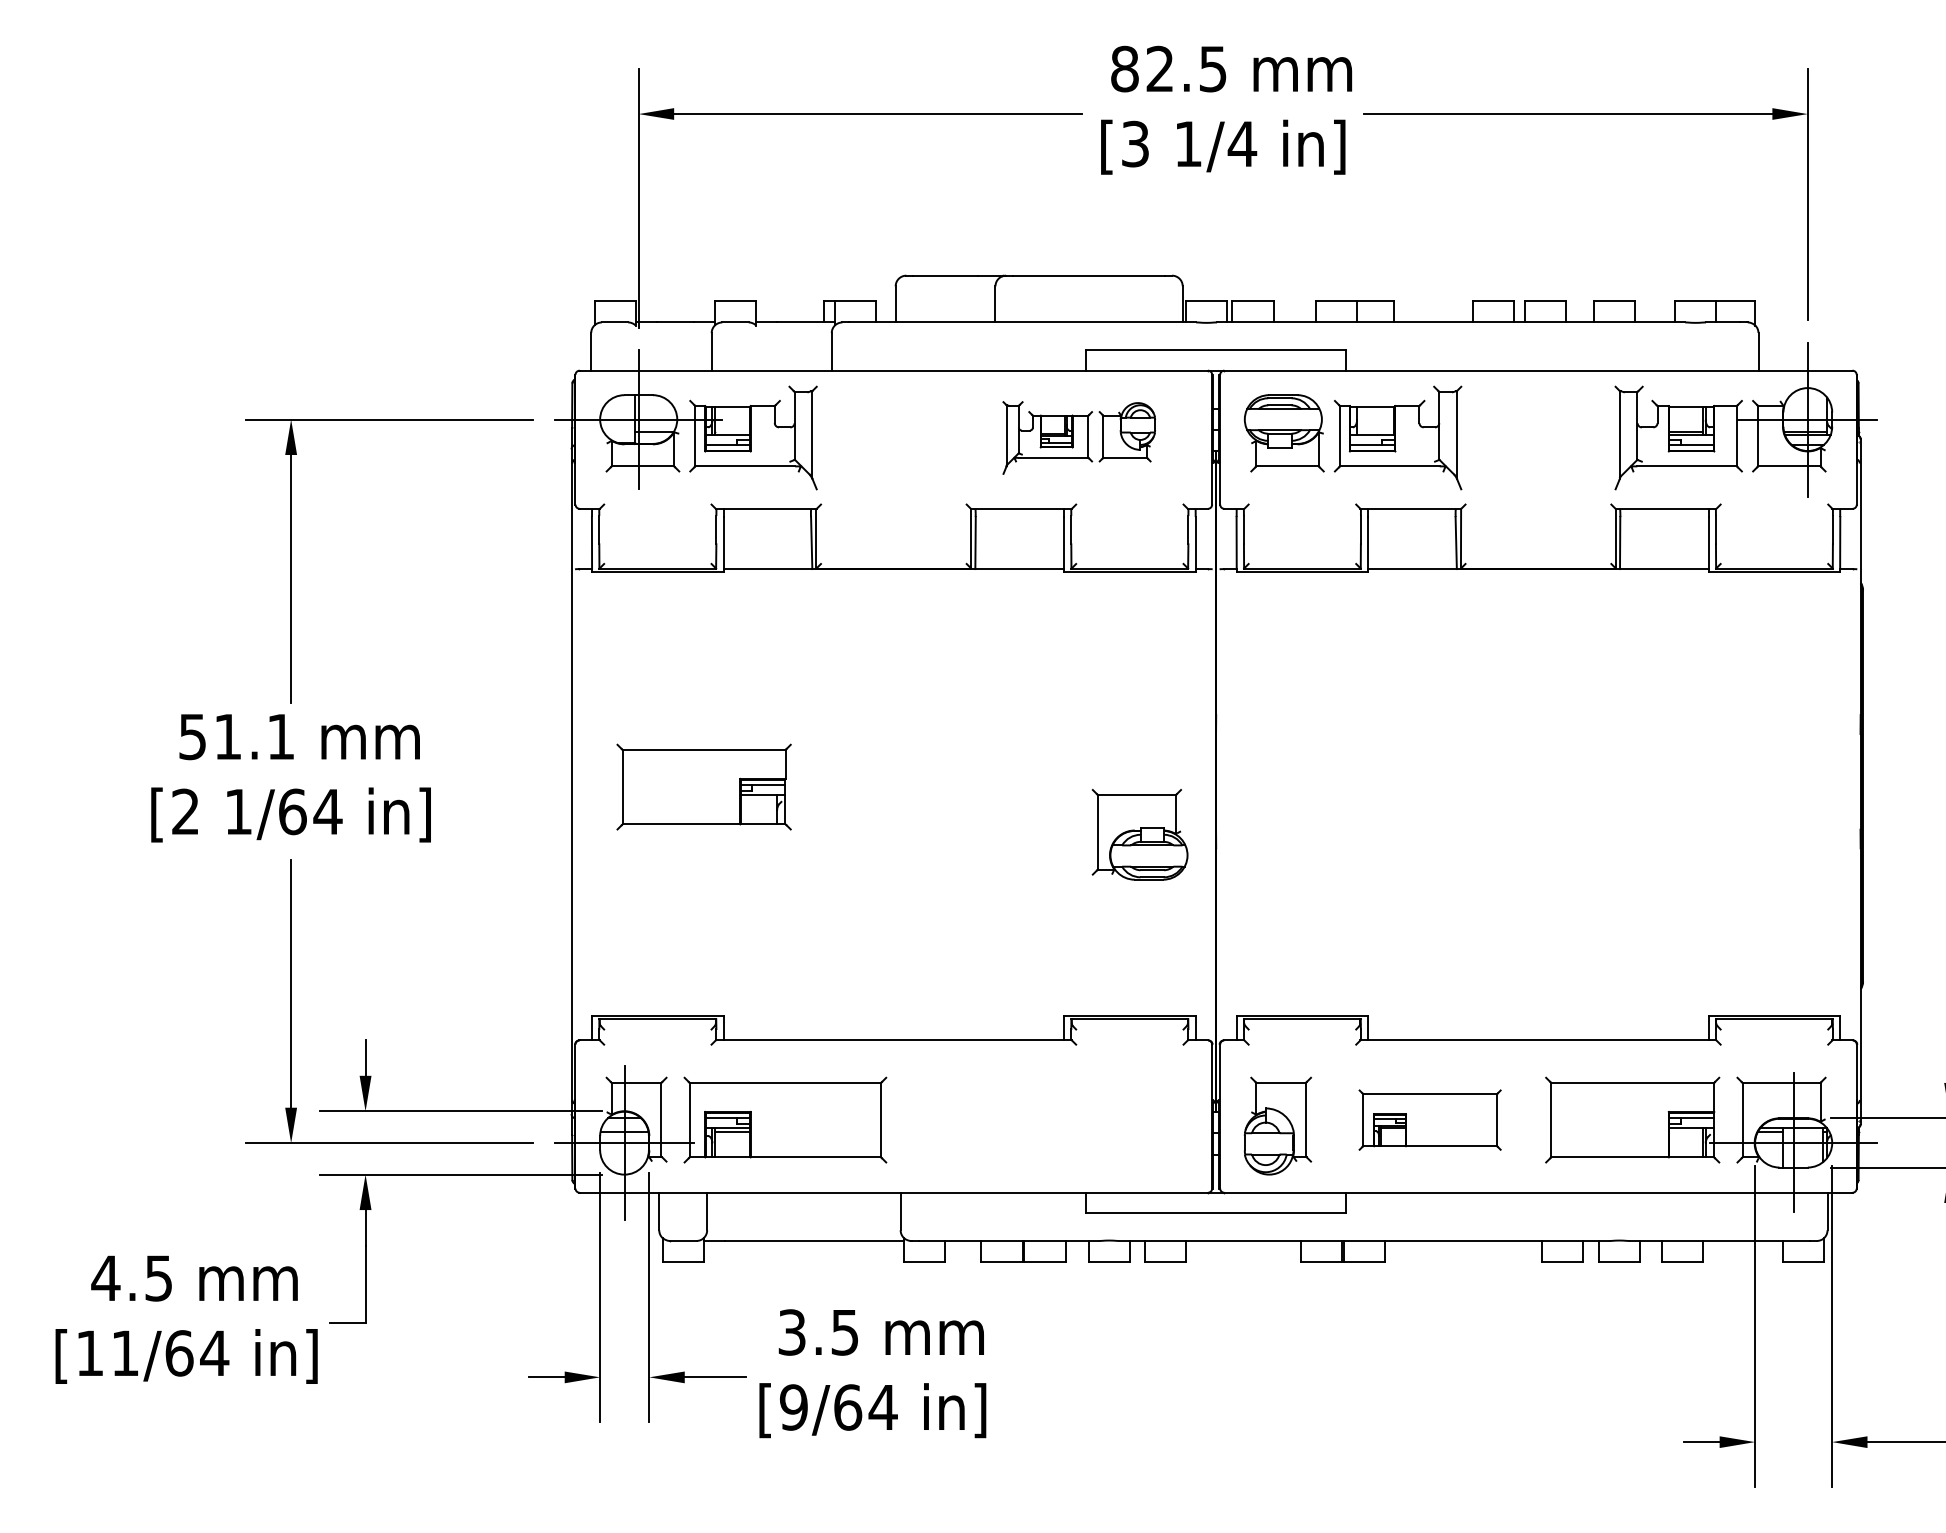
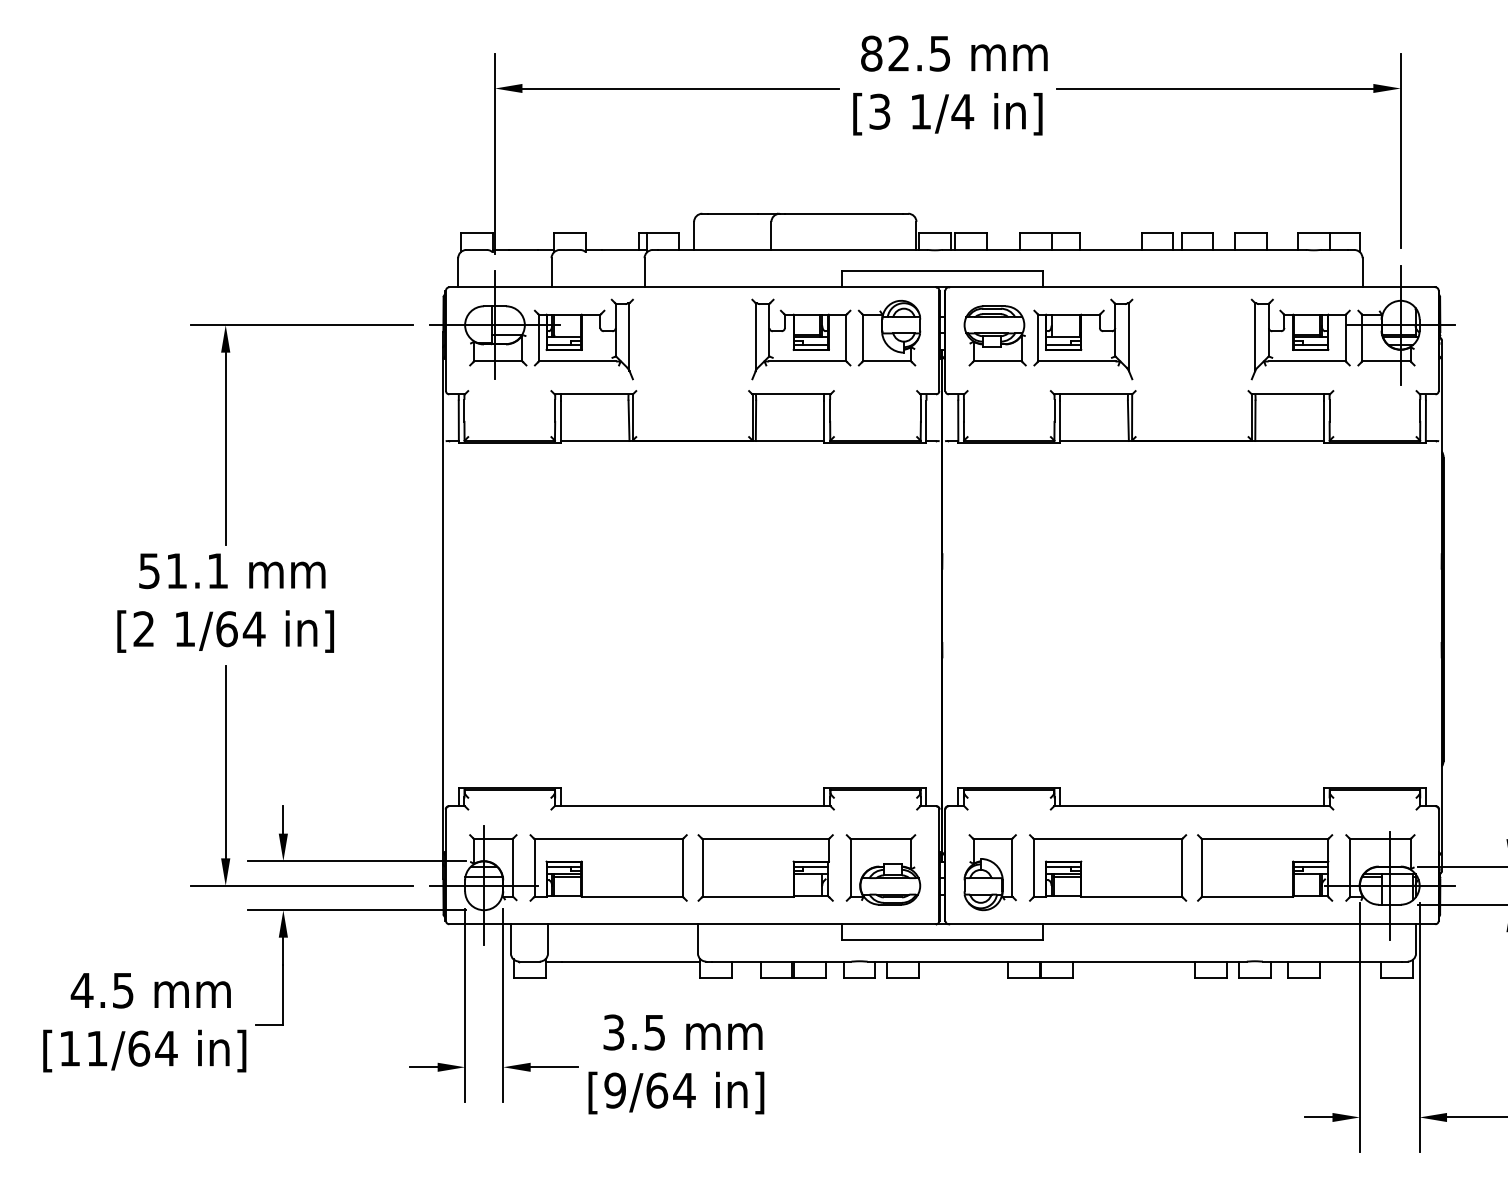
part: (1079, 438) -> (836, 339), size x1.43
part: (703, 786) -> (765, 867), moved
part: (1140, 834) -> (883, 869), moved
part: (1430, 1119) -> (1108, 867), size x1.43

